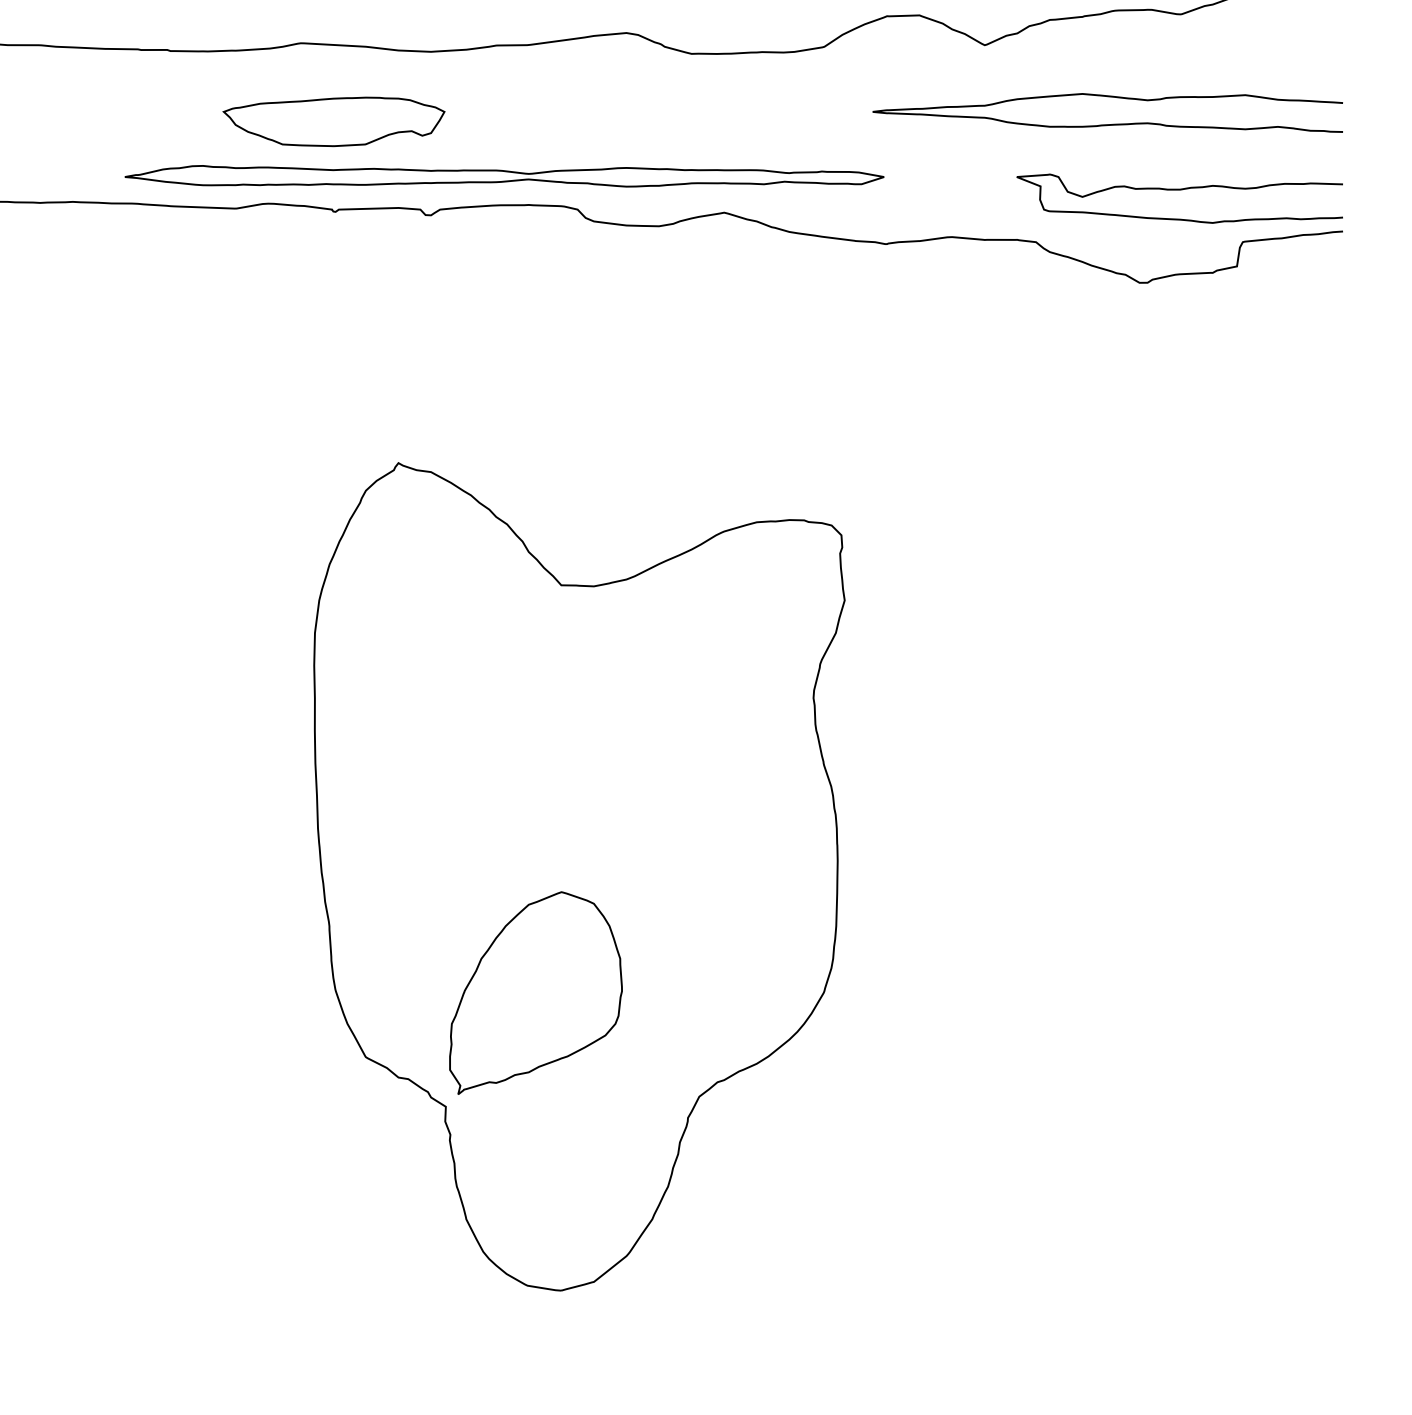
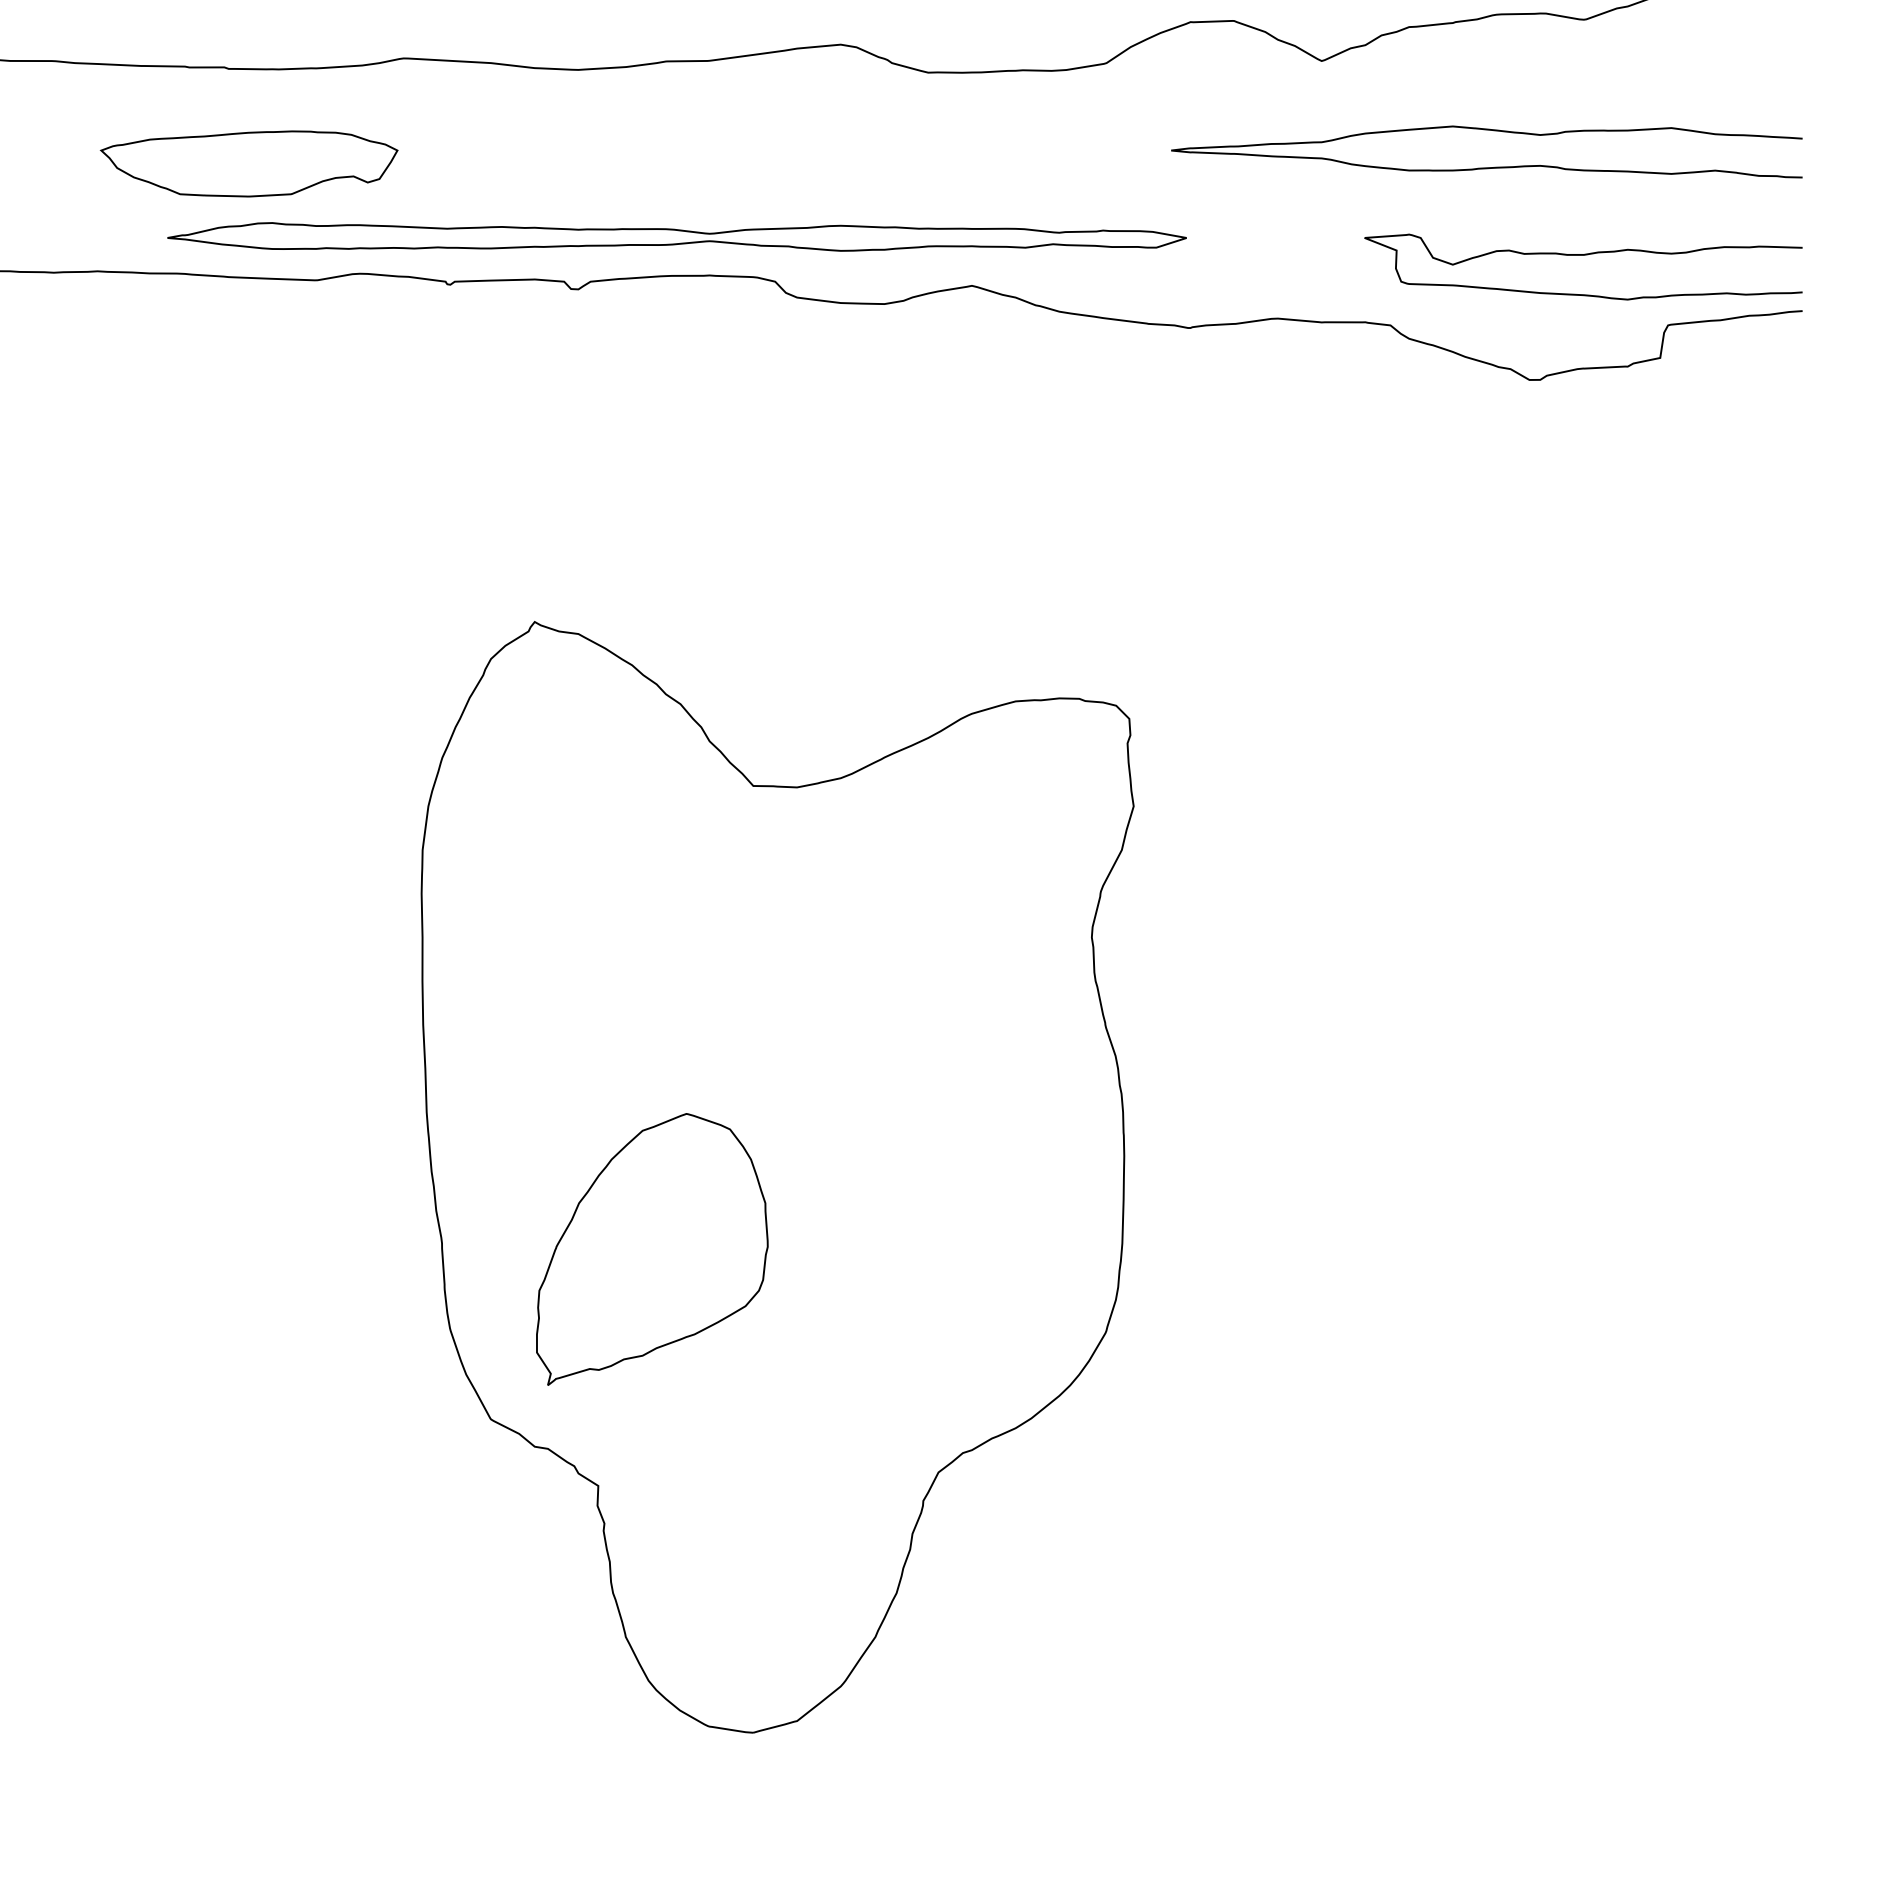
part: (333, 121) -> (248, 163), moved
part: (536, 993) -> (652, 1249), moved

